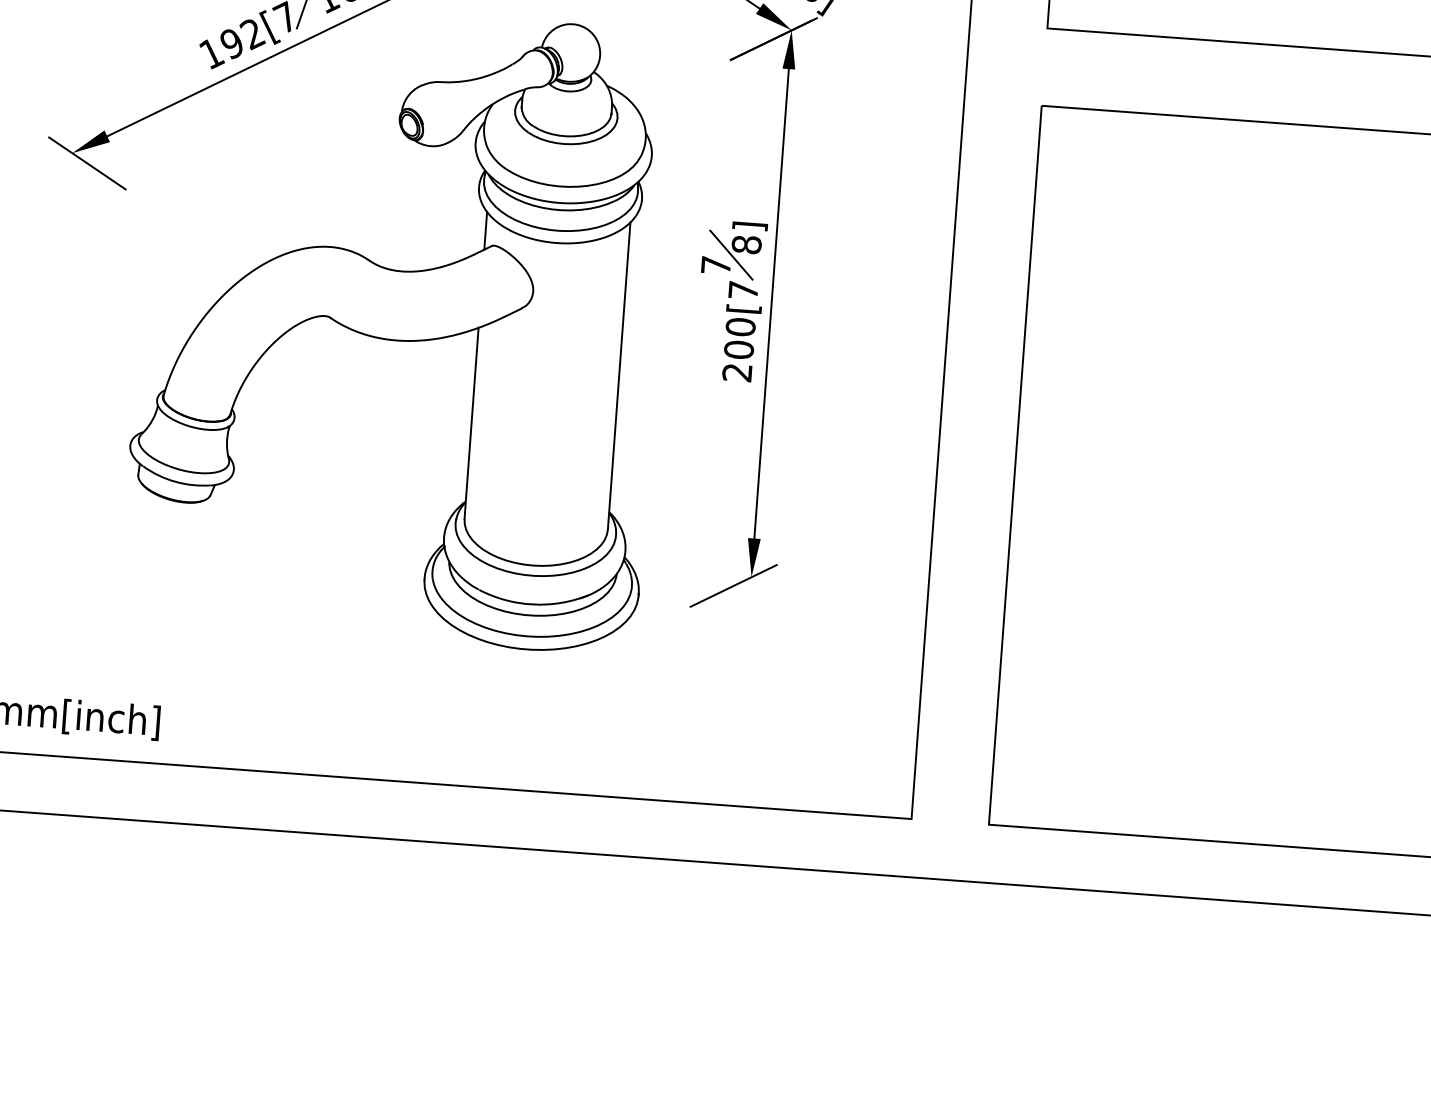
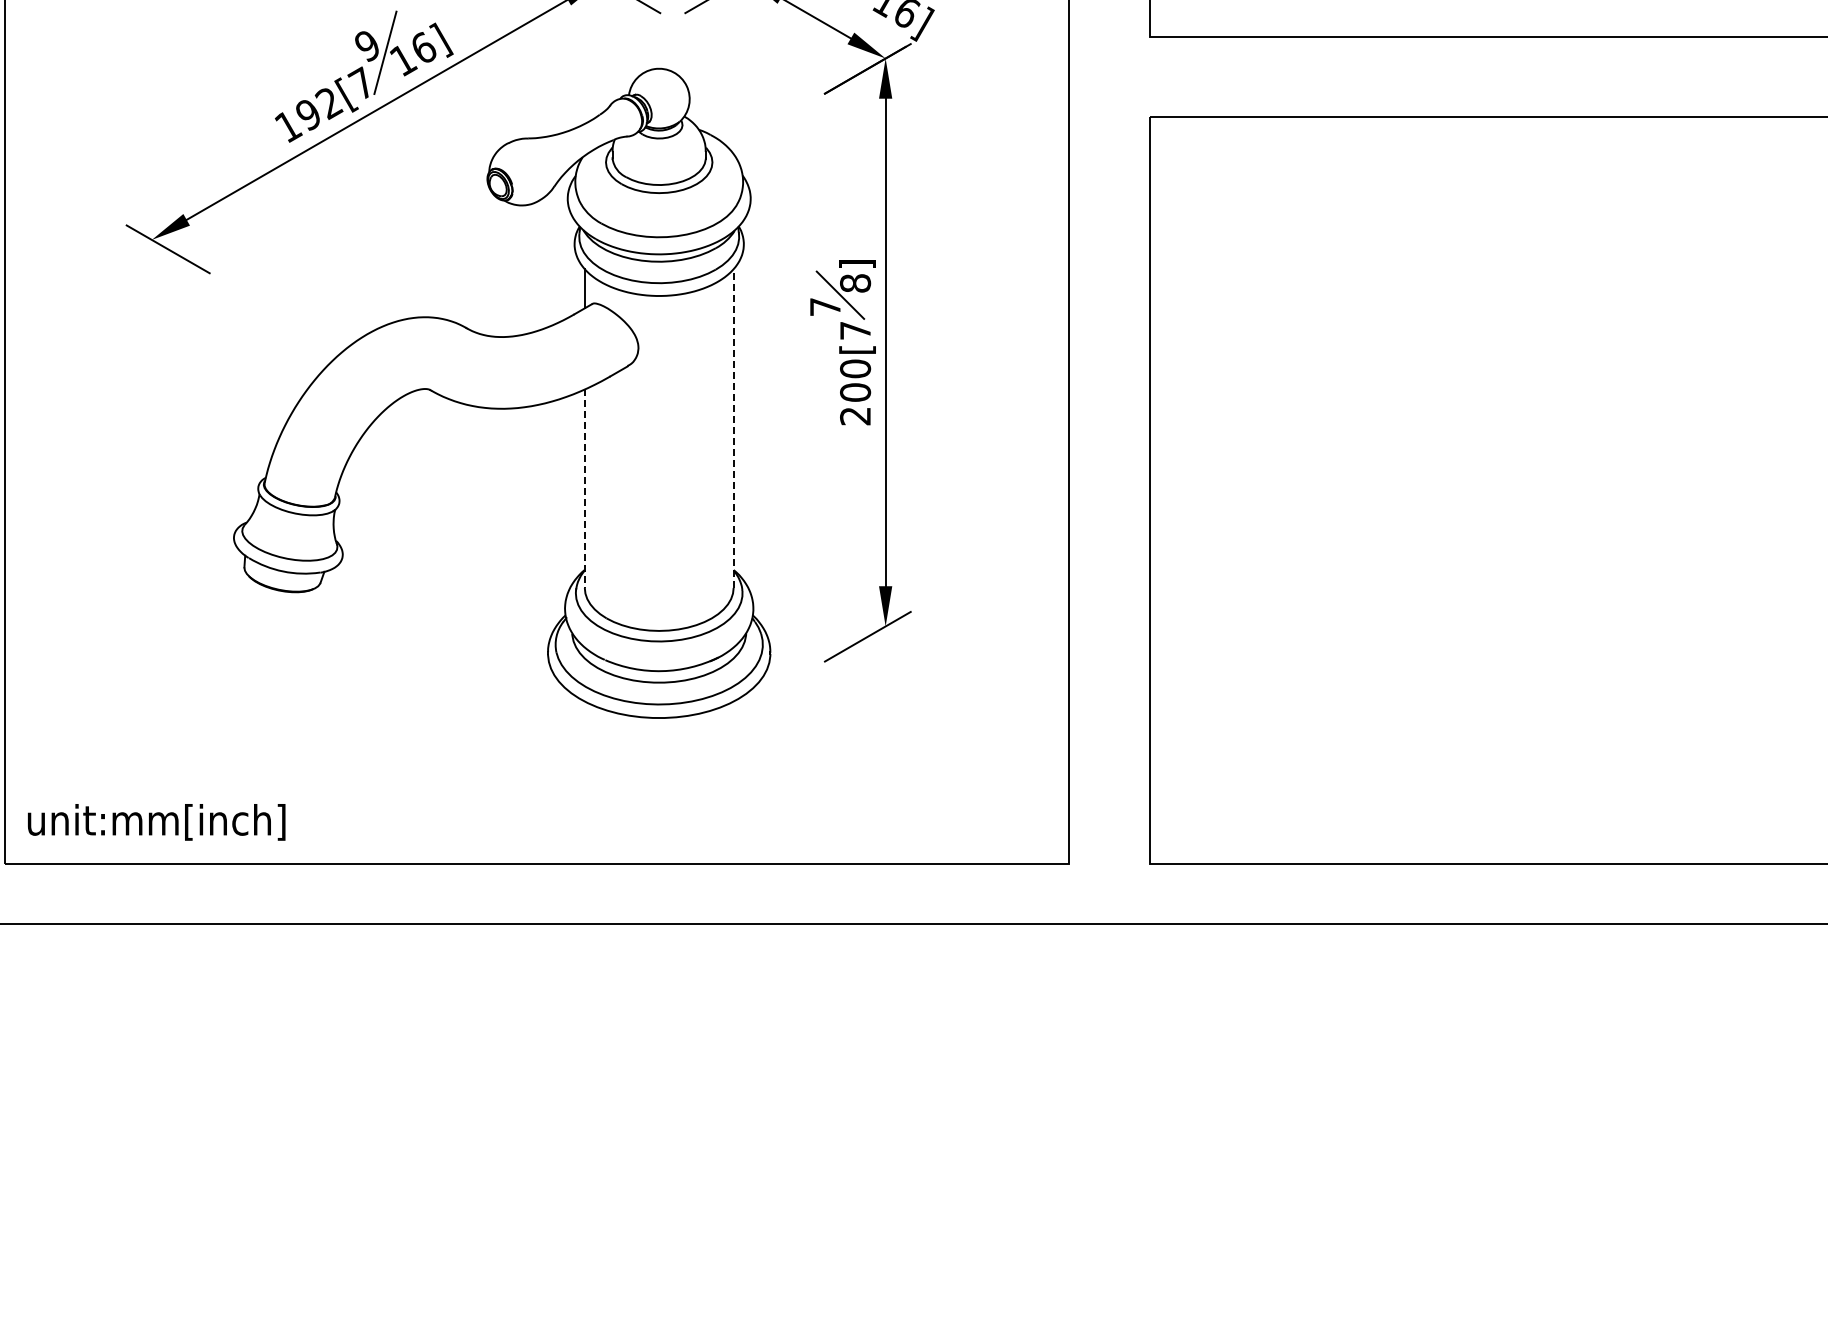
line: (619, 375) -> (733, 428), solid -> dashed
line: (471, 424) -> (584, 489), solid -> dashed

